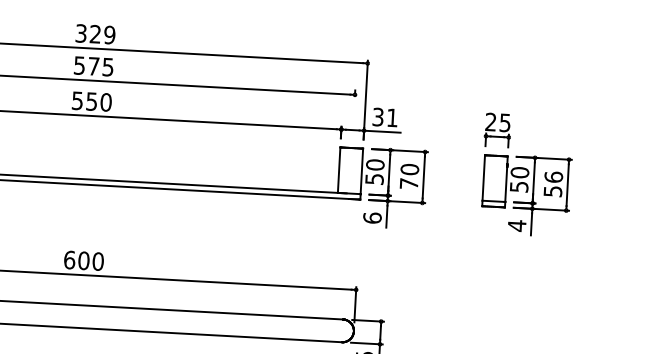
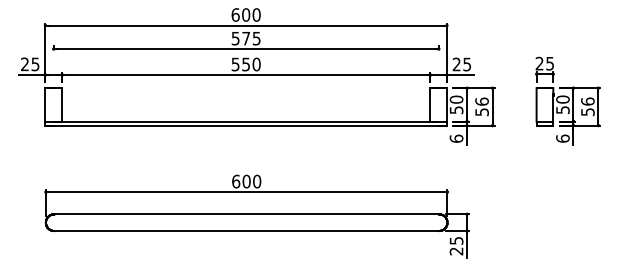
text: (94, 33) -> (245, 14), 329 -> 600
text: (384, 117) -> (461, 64), 31 -> 25
text: (408, 176) -> (481, 106), 70 -> 56
text: (516, 225) -> (562, 138), 4 -> 6

